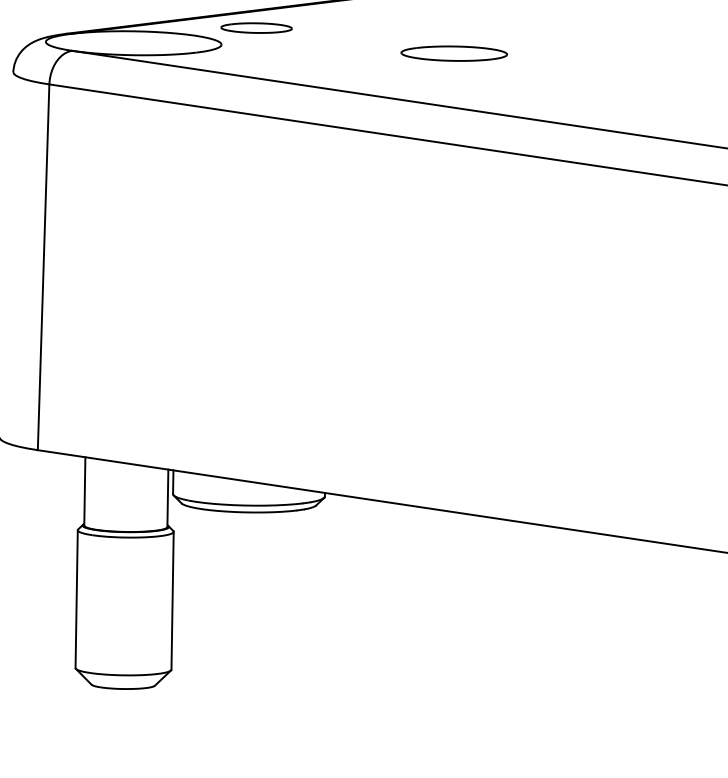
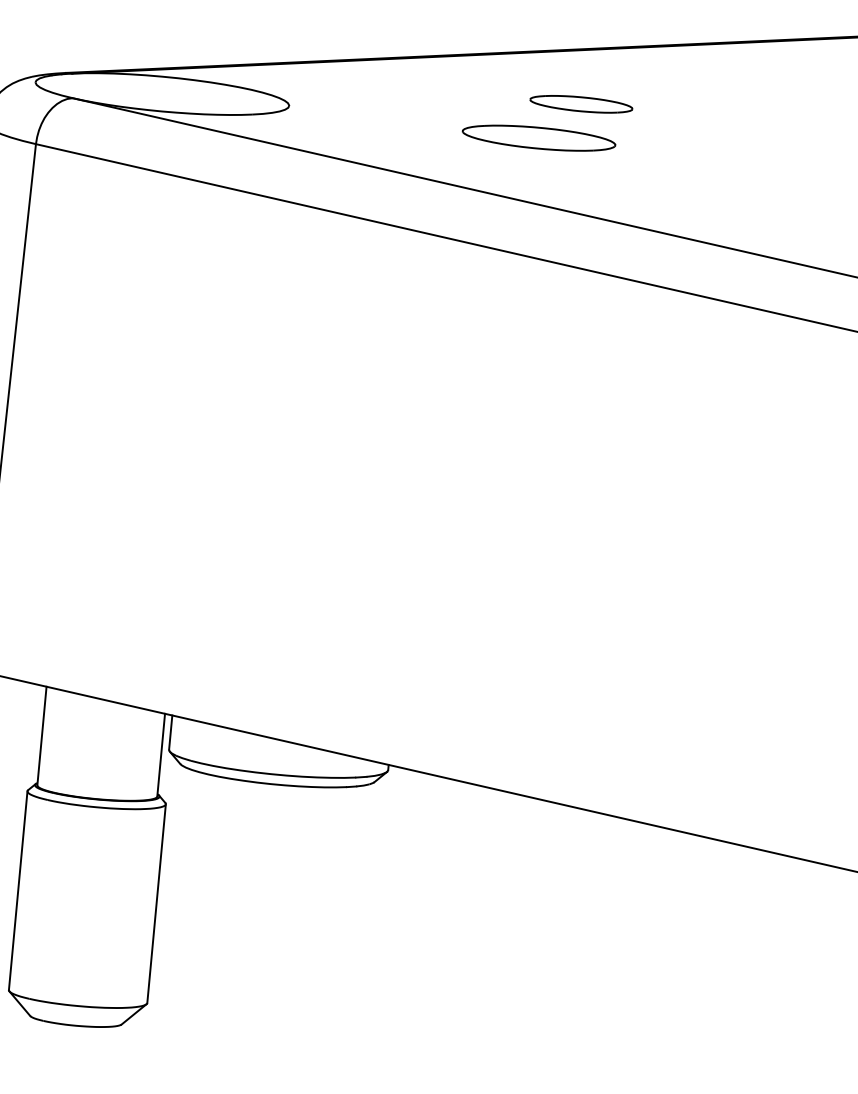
part: (256, 27) -> (581, 103), moved
part: (453, 53) -> (537, 137), moved

